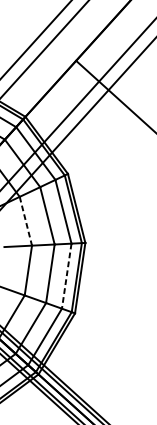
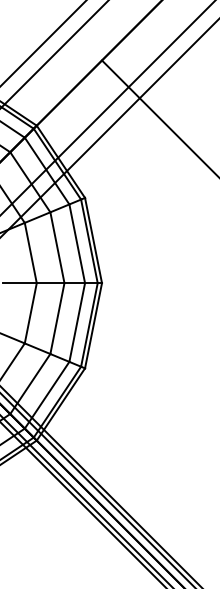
line: (25, 221) -> (30, 253), dashed -> solid
line: (67, 276) -> (77, 323), dashed -> solid

